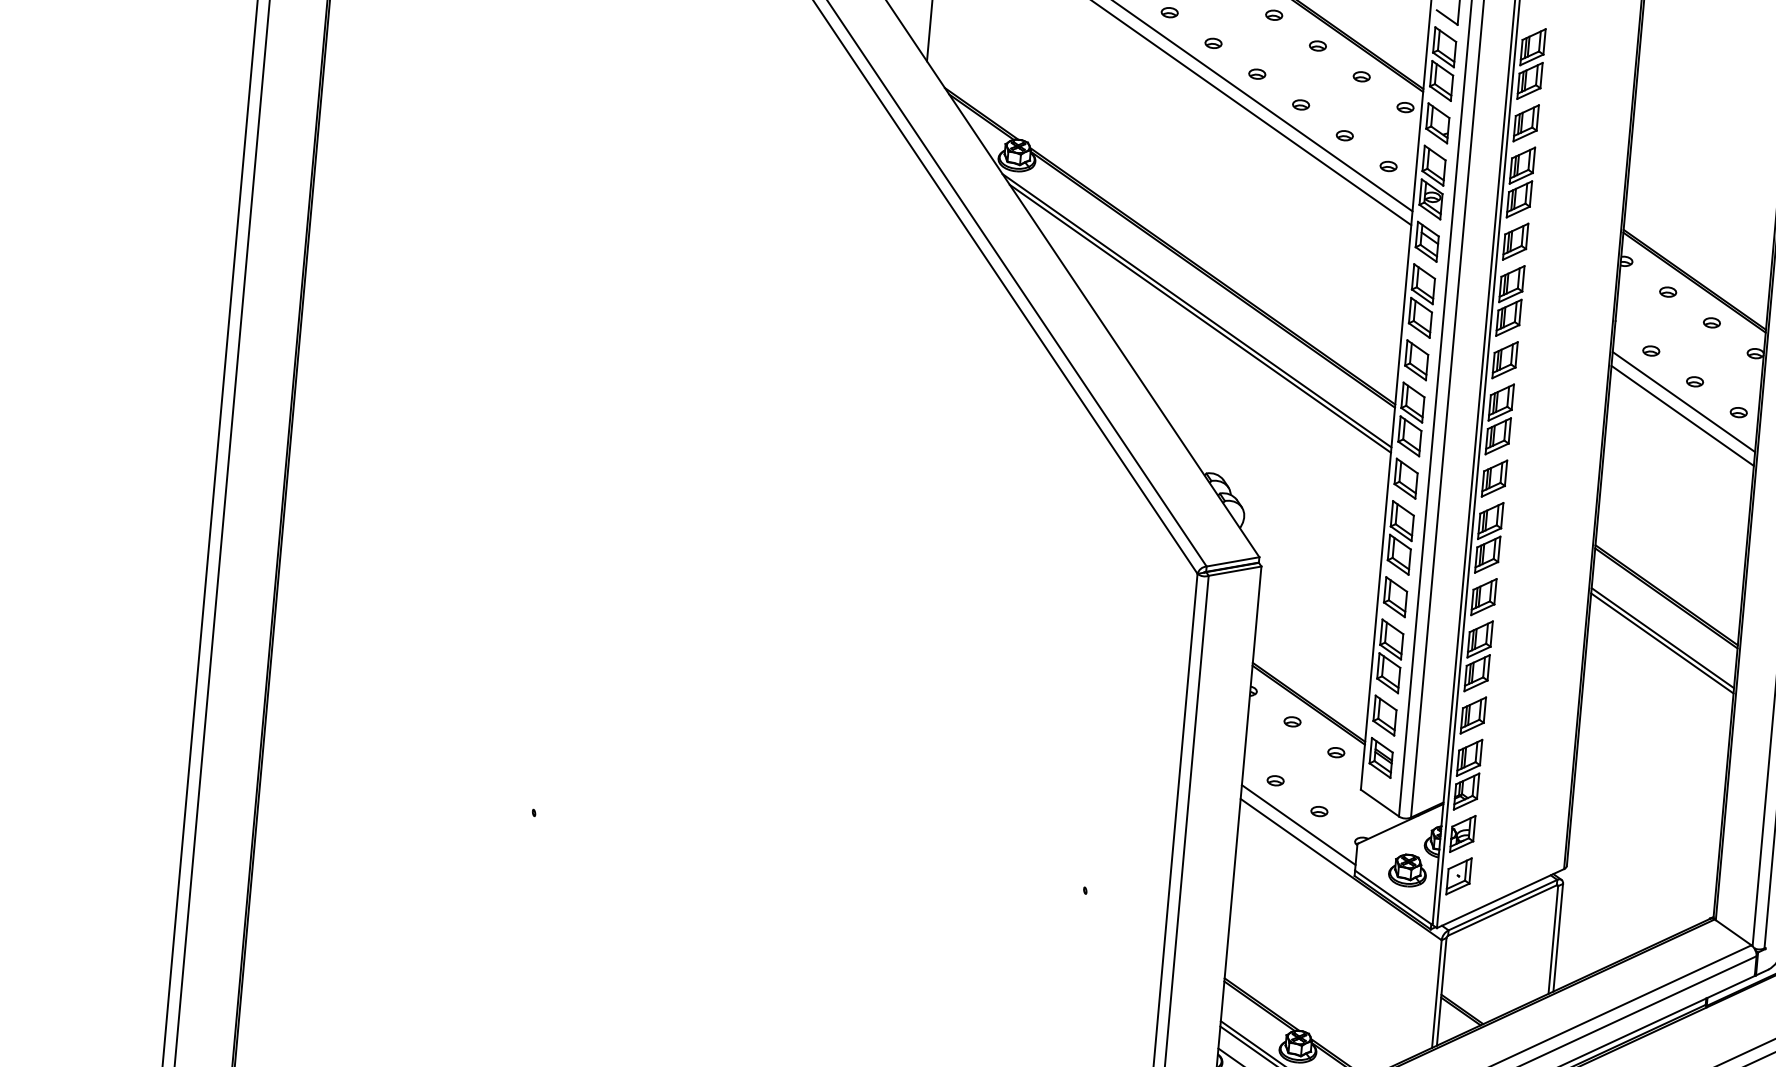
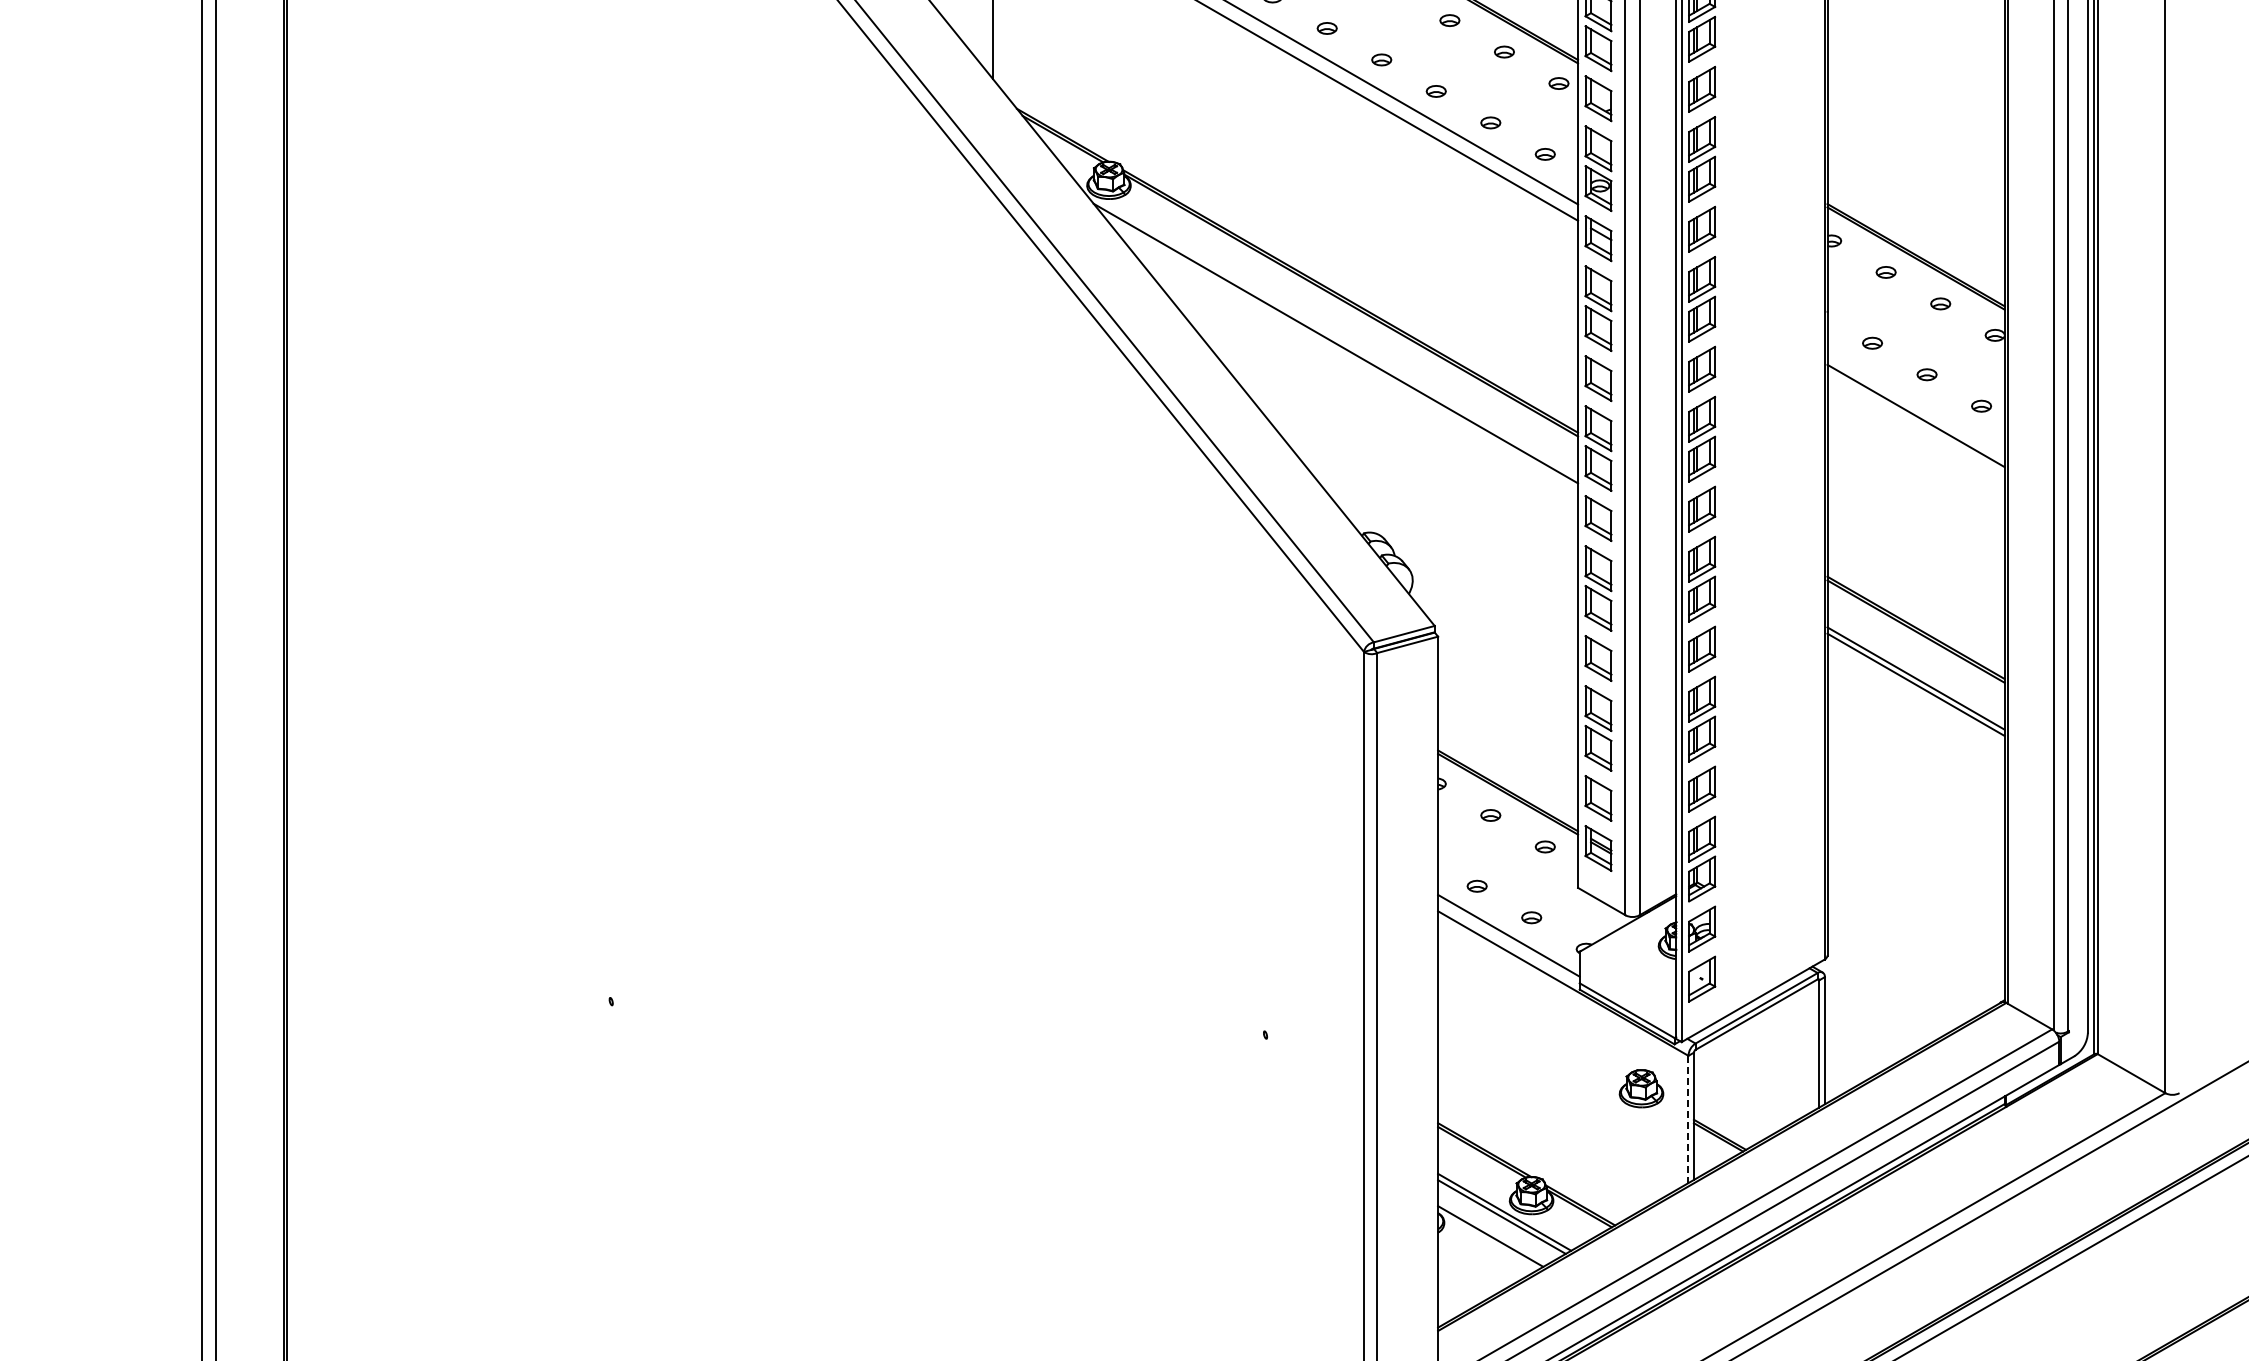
line: (1200, 318) -> (1340, 352), removed
line: (1683, 401) -> (1915, 399), removed
part: (1407, 870) -> (1641, 1088), moved
line: (1436, 994) -> (1688, 1119), solid -> dashed

